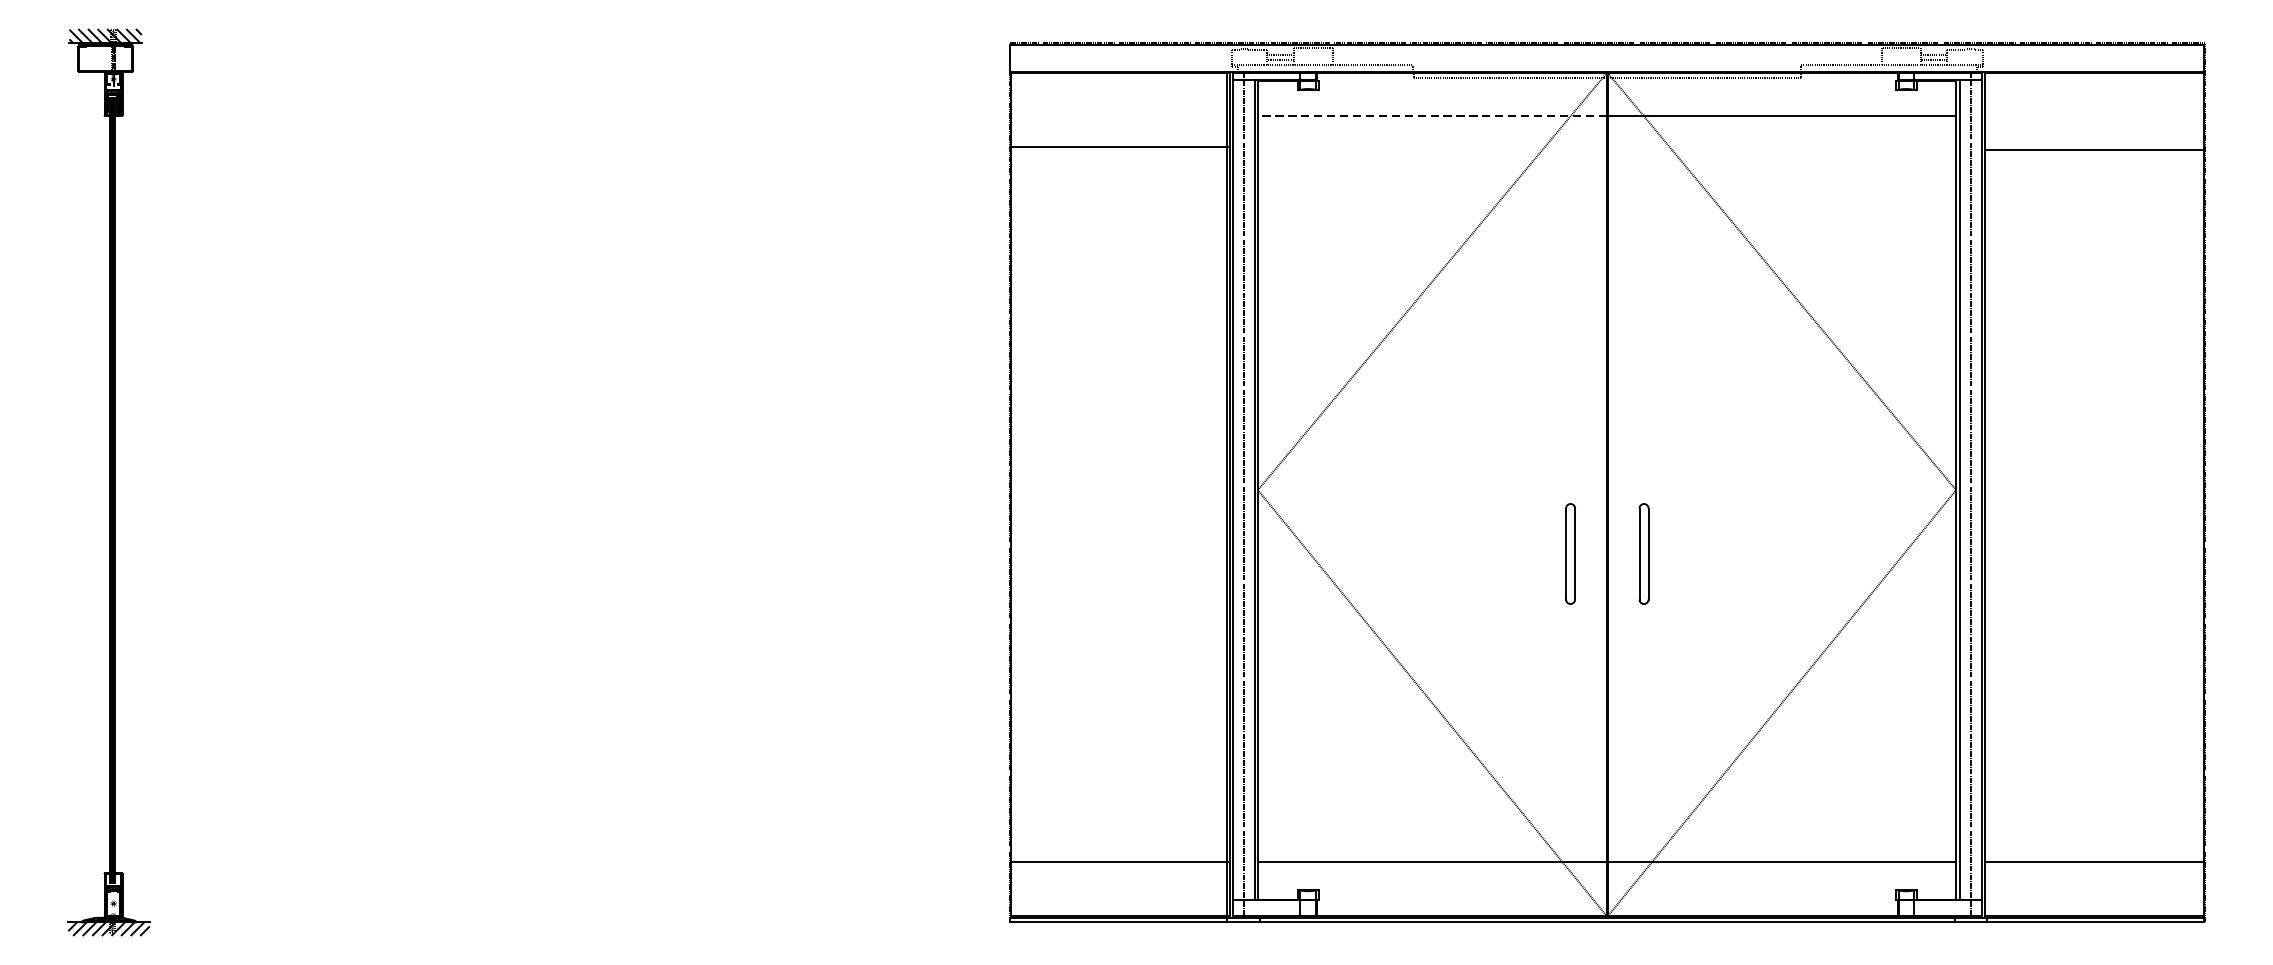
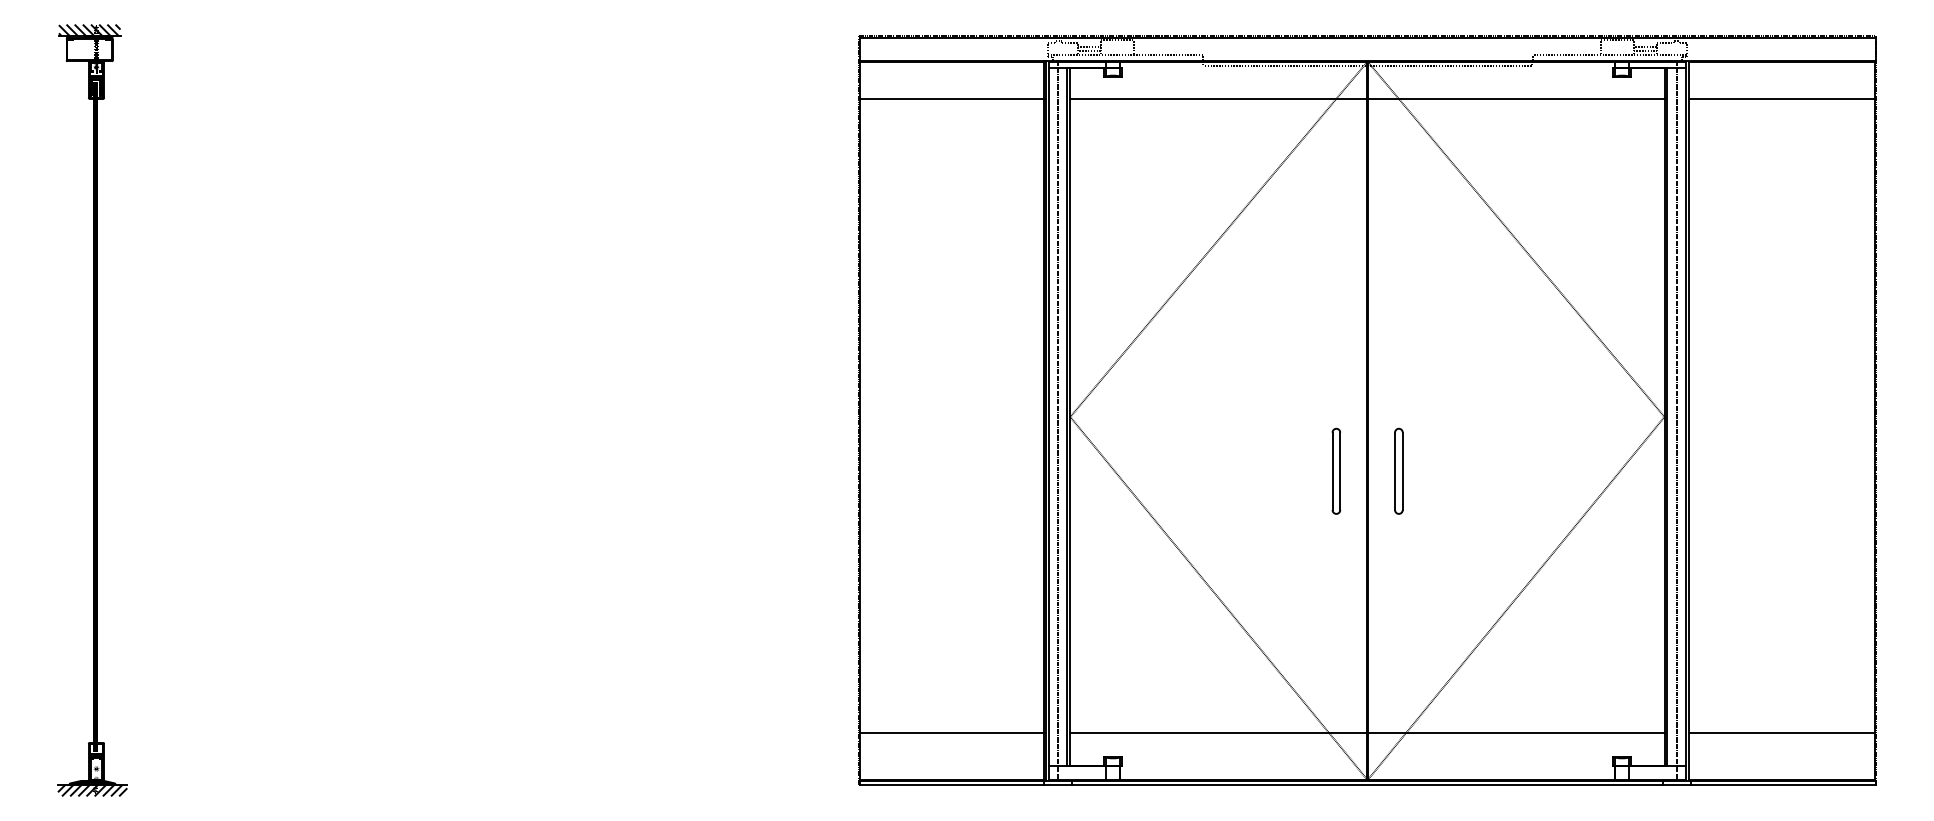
line: (1432, 115) -> (1218, 98), dashed -> solid
line: (1120, 146) -> (953, 98), moved
line: (2094, 149) -> (1782, 98), moved

